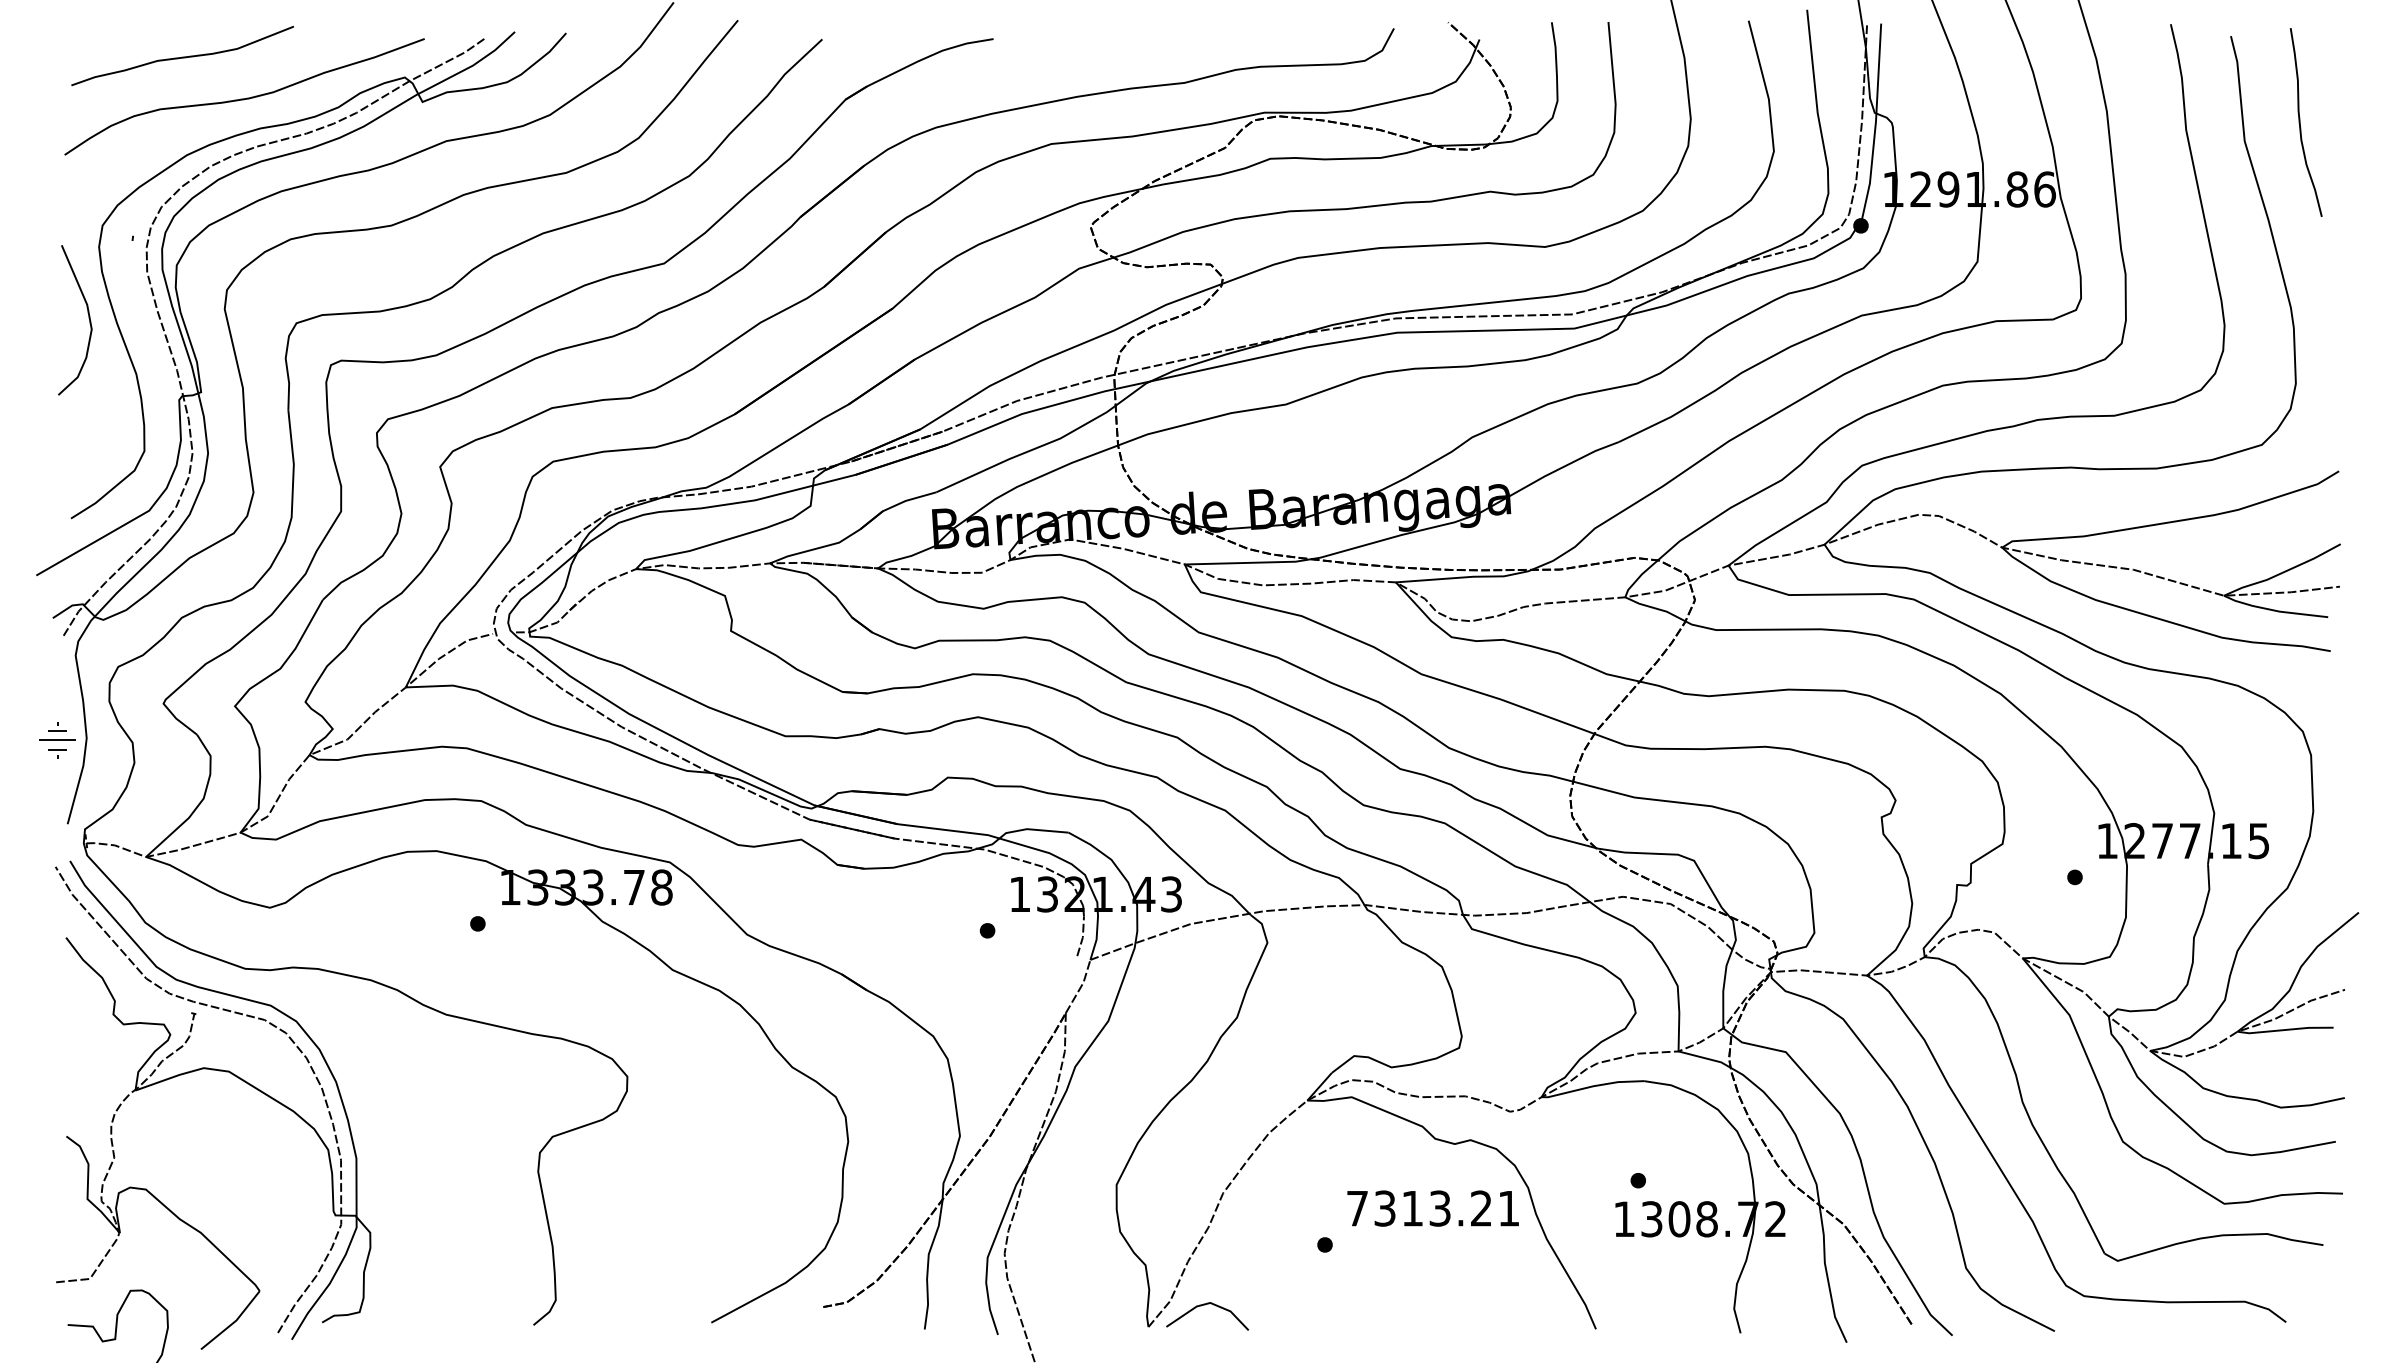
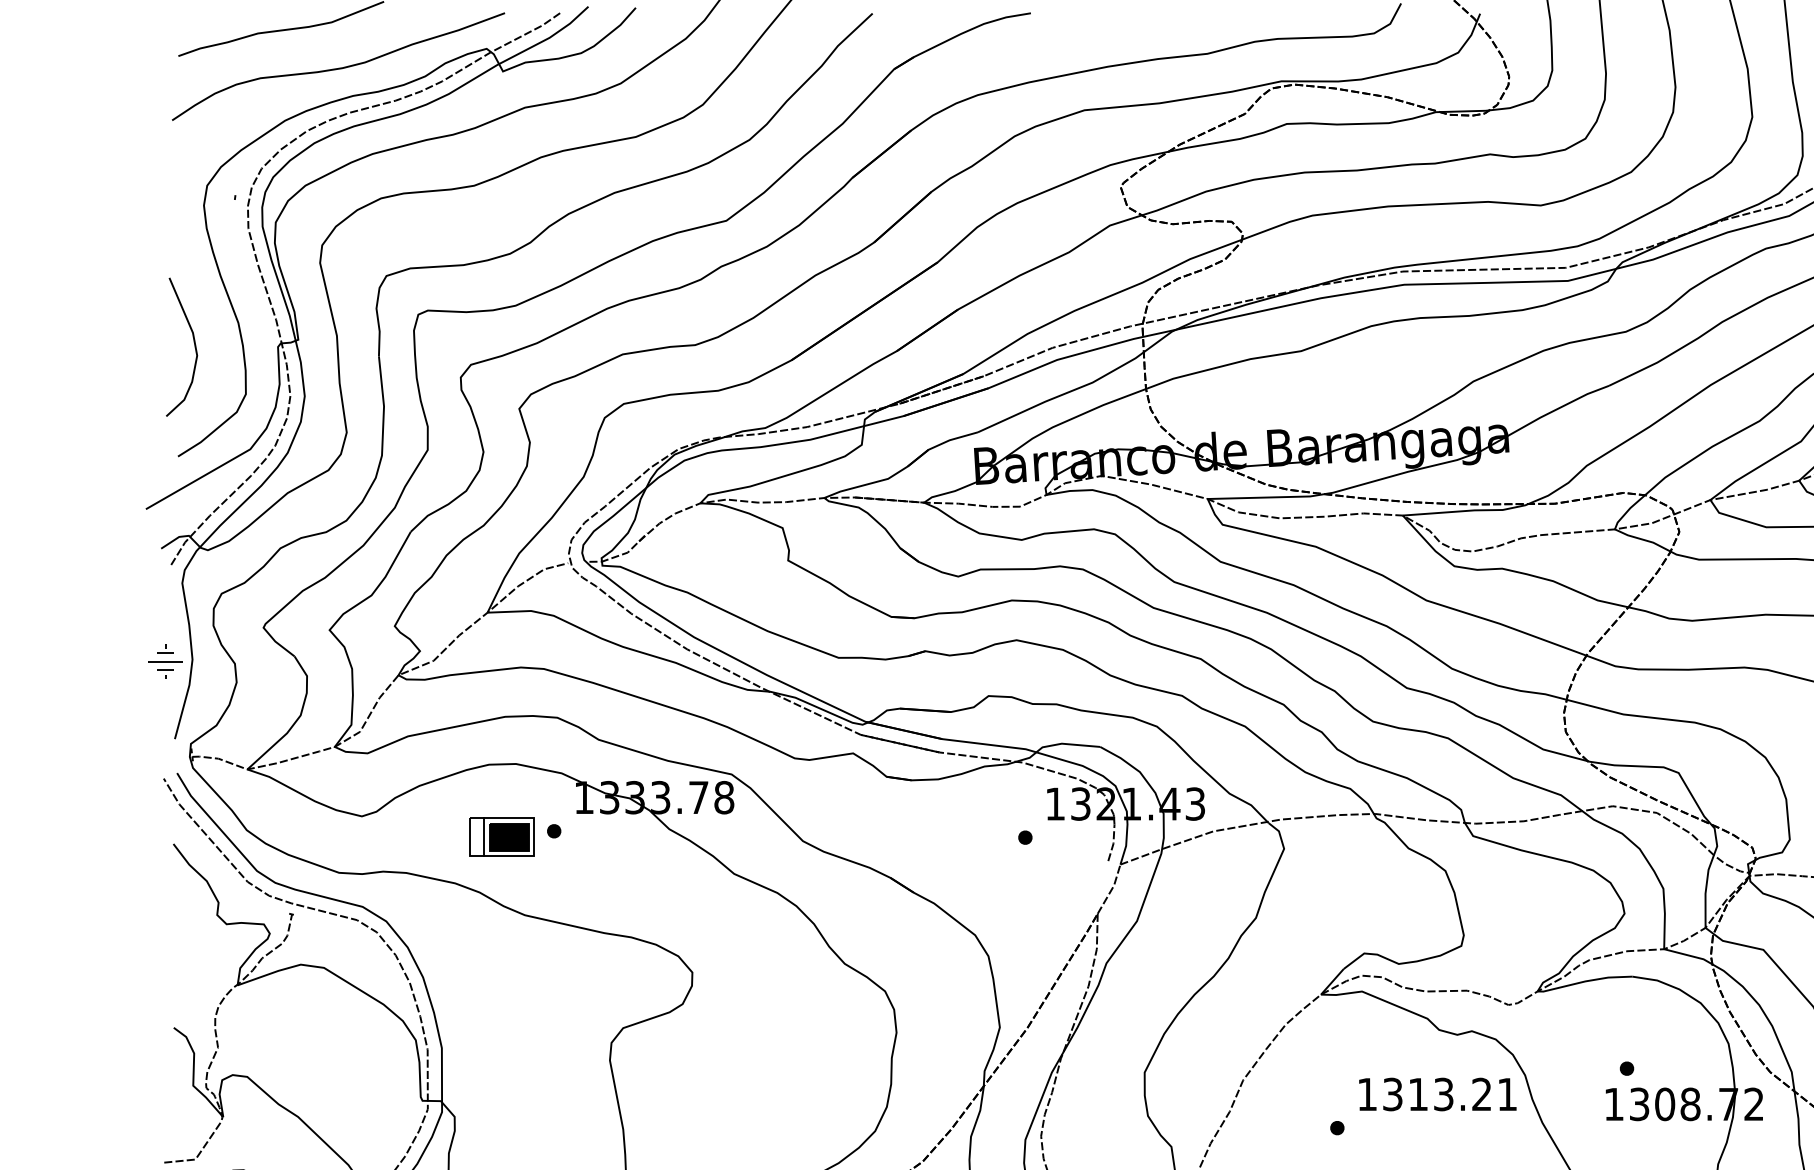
curve: (88, 318) -> (194, 345), moved
part: (421, 930) -> (502, 837), added
text: (1357, 1208) -> (1367, 1094), 7313.21 -> 1313.21

